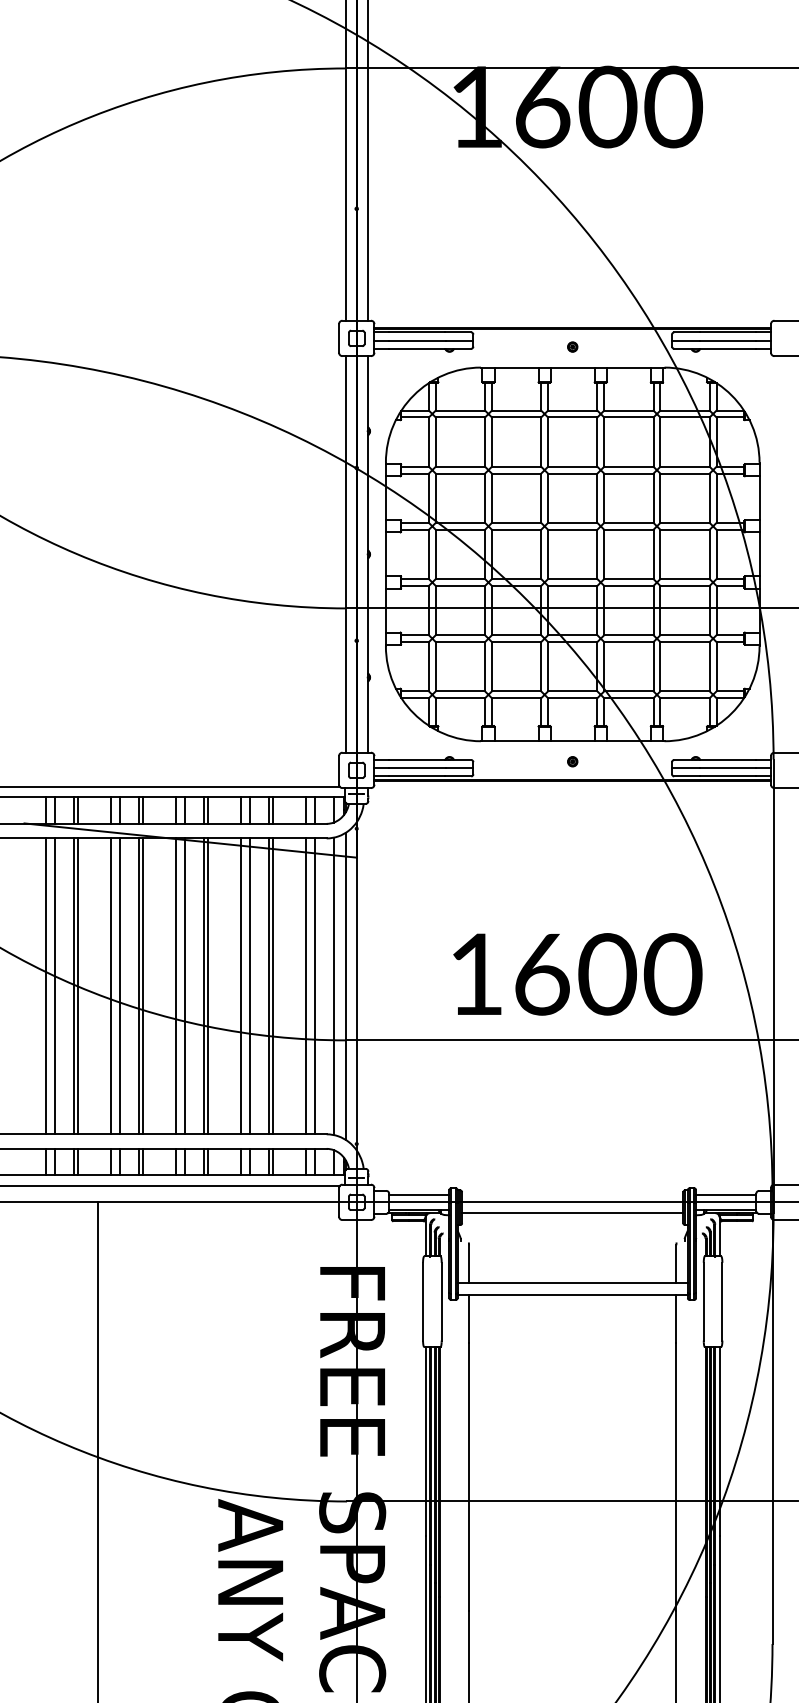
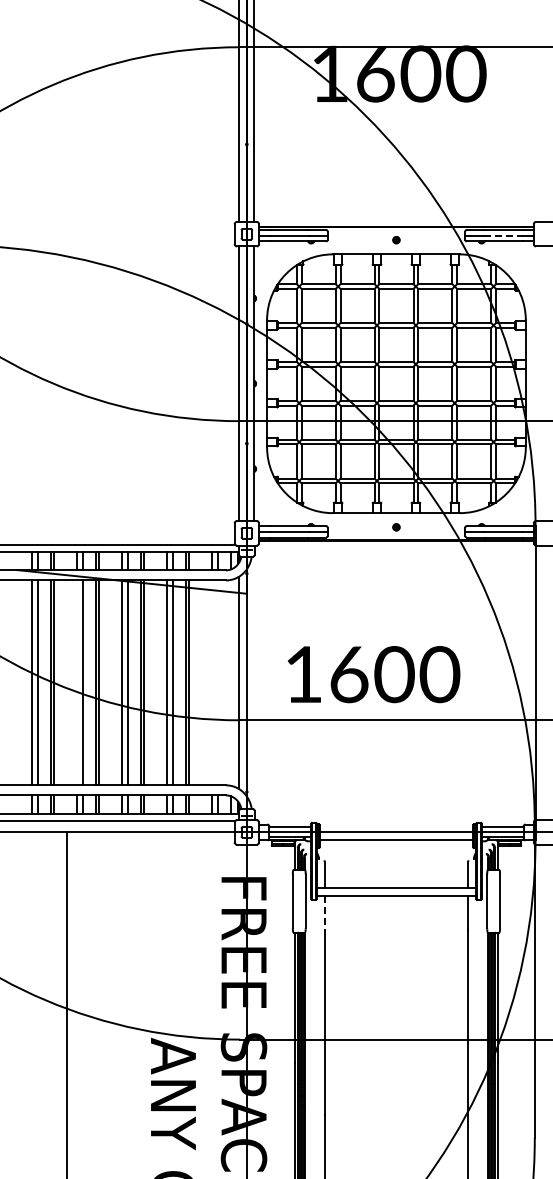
line: (727, 340) -> (503, 235), solid -> dashed
text: (578, 974) -> (374, 674), moved
line: (110, 985) -> (76, 682), removed
line: (305, 985) -> (211, 682), removed
line: (315, 985) -> (218, 682), removed
line: (334, 985) -> (231, 682), removed
line: (468, 1317) -> (324, 912), solid -> dashed

